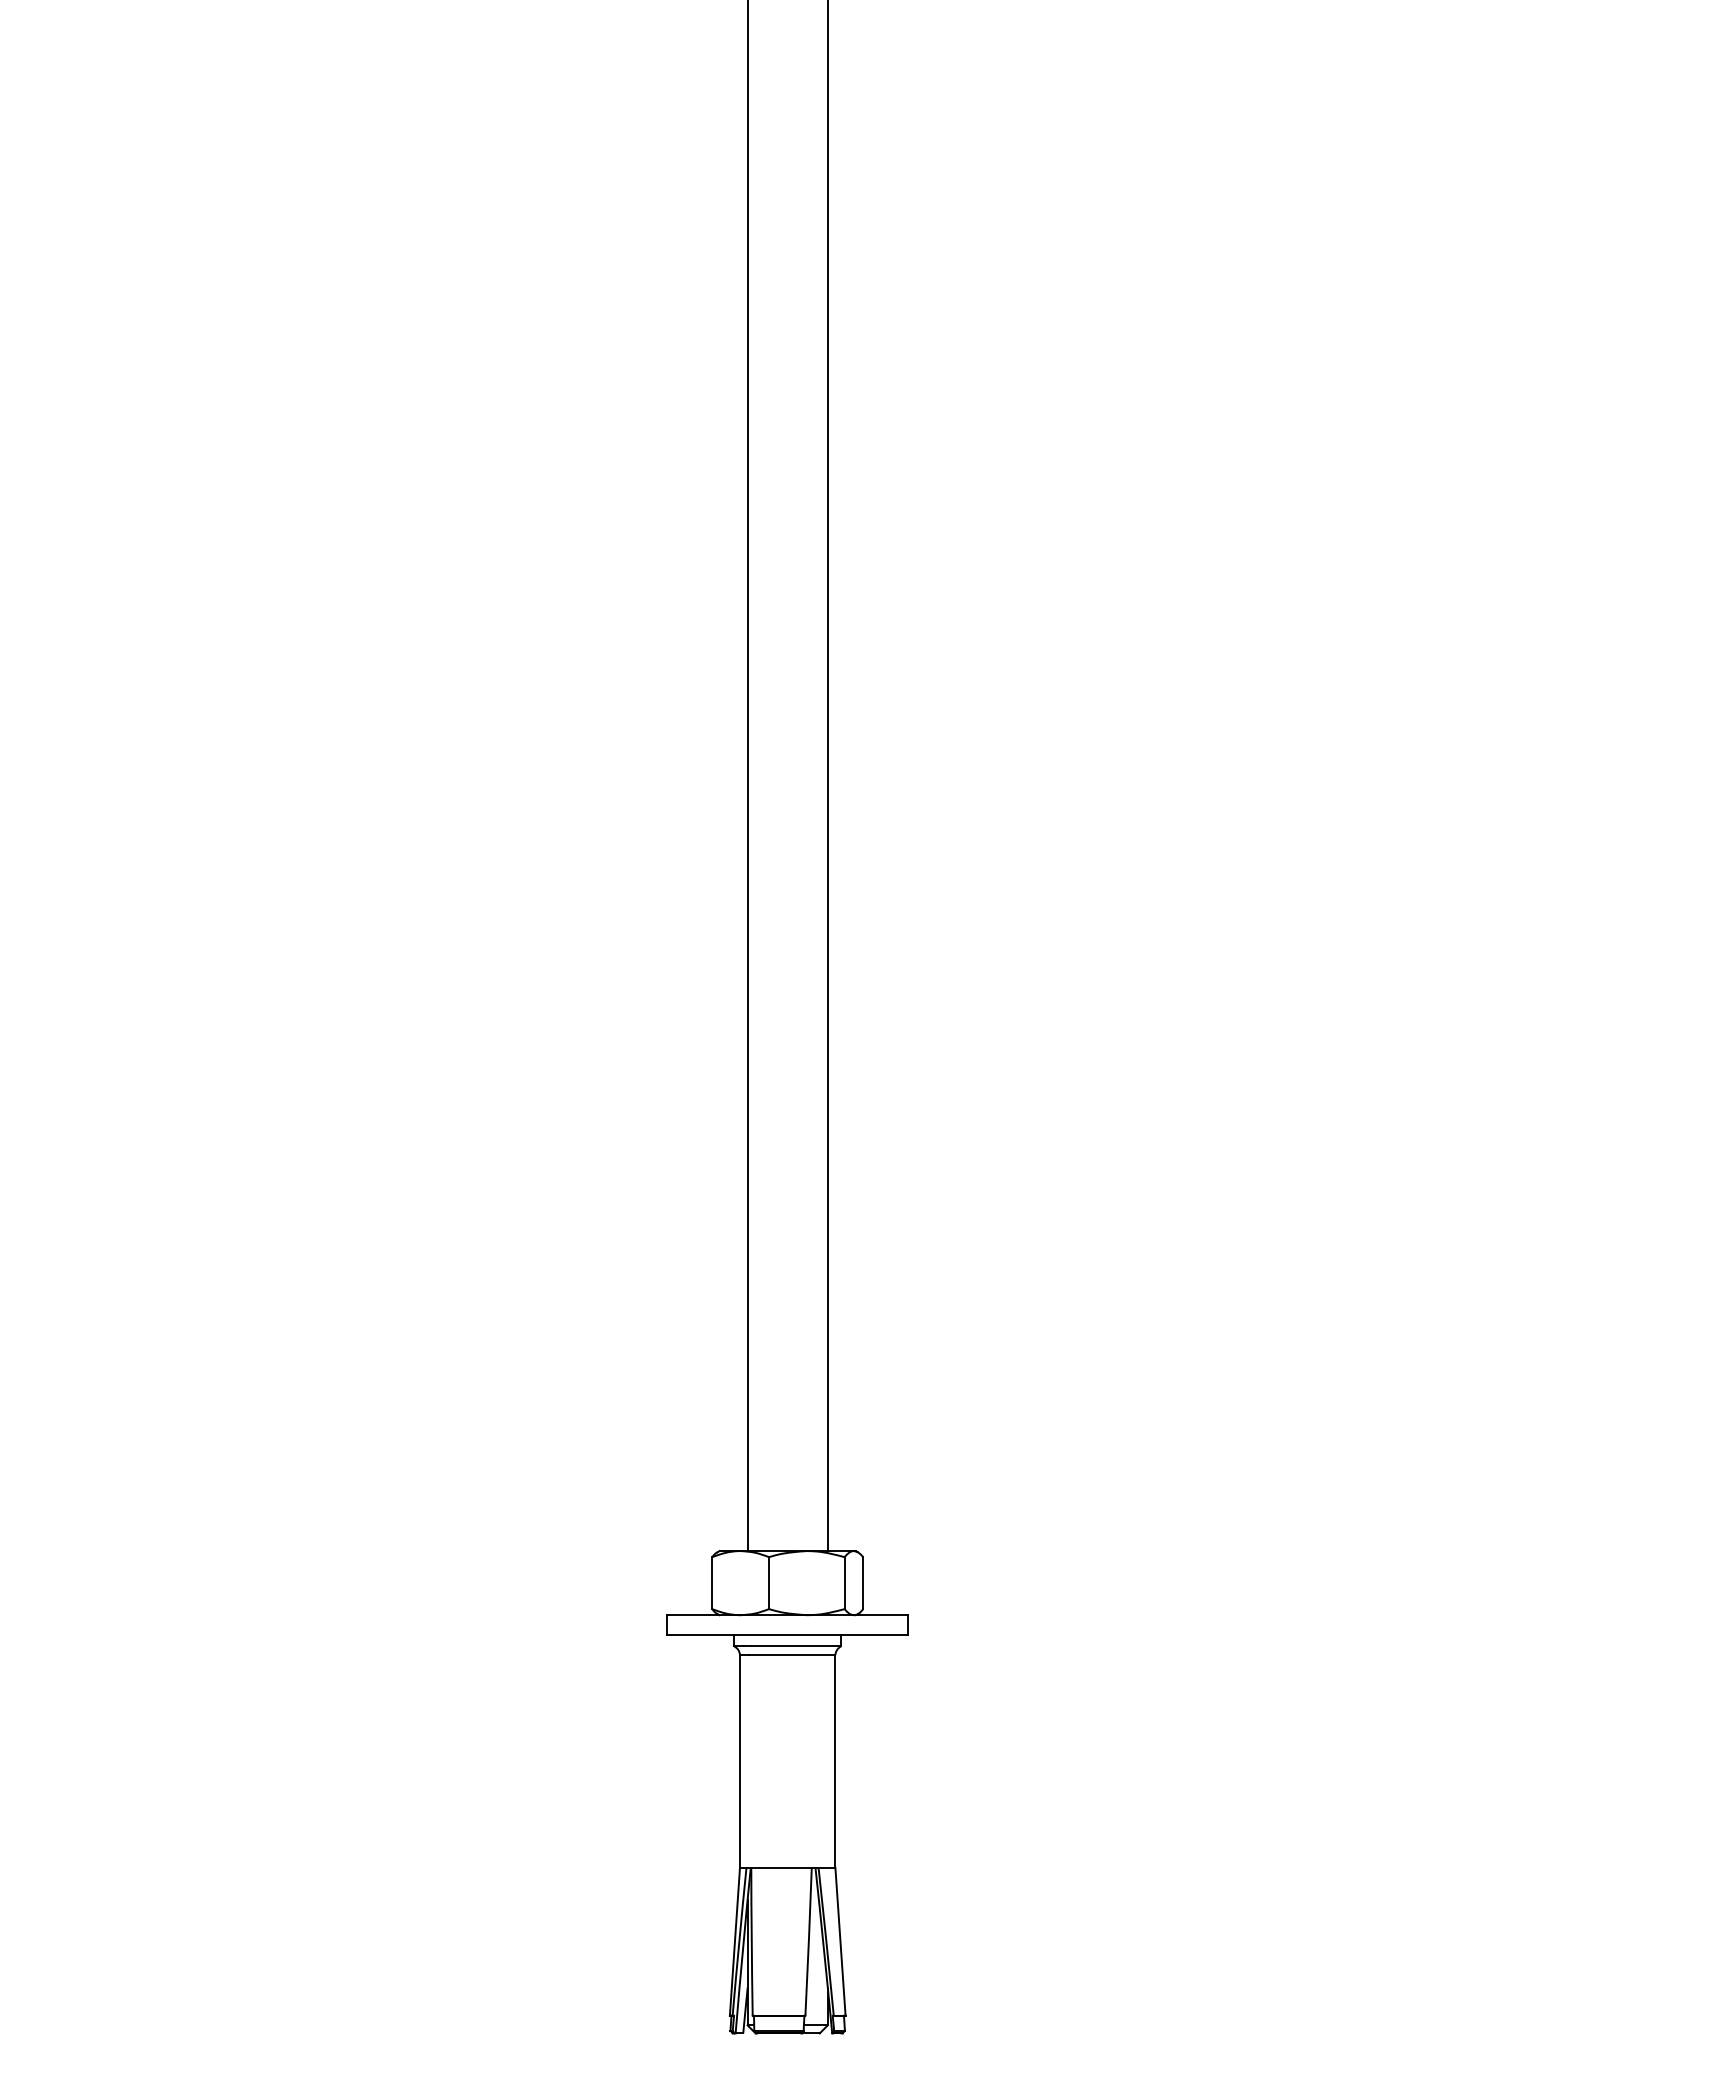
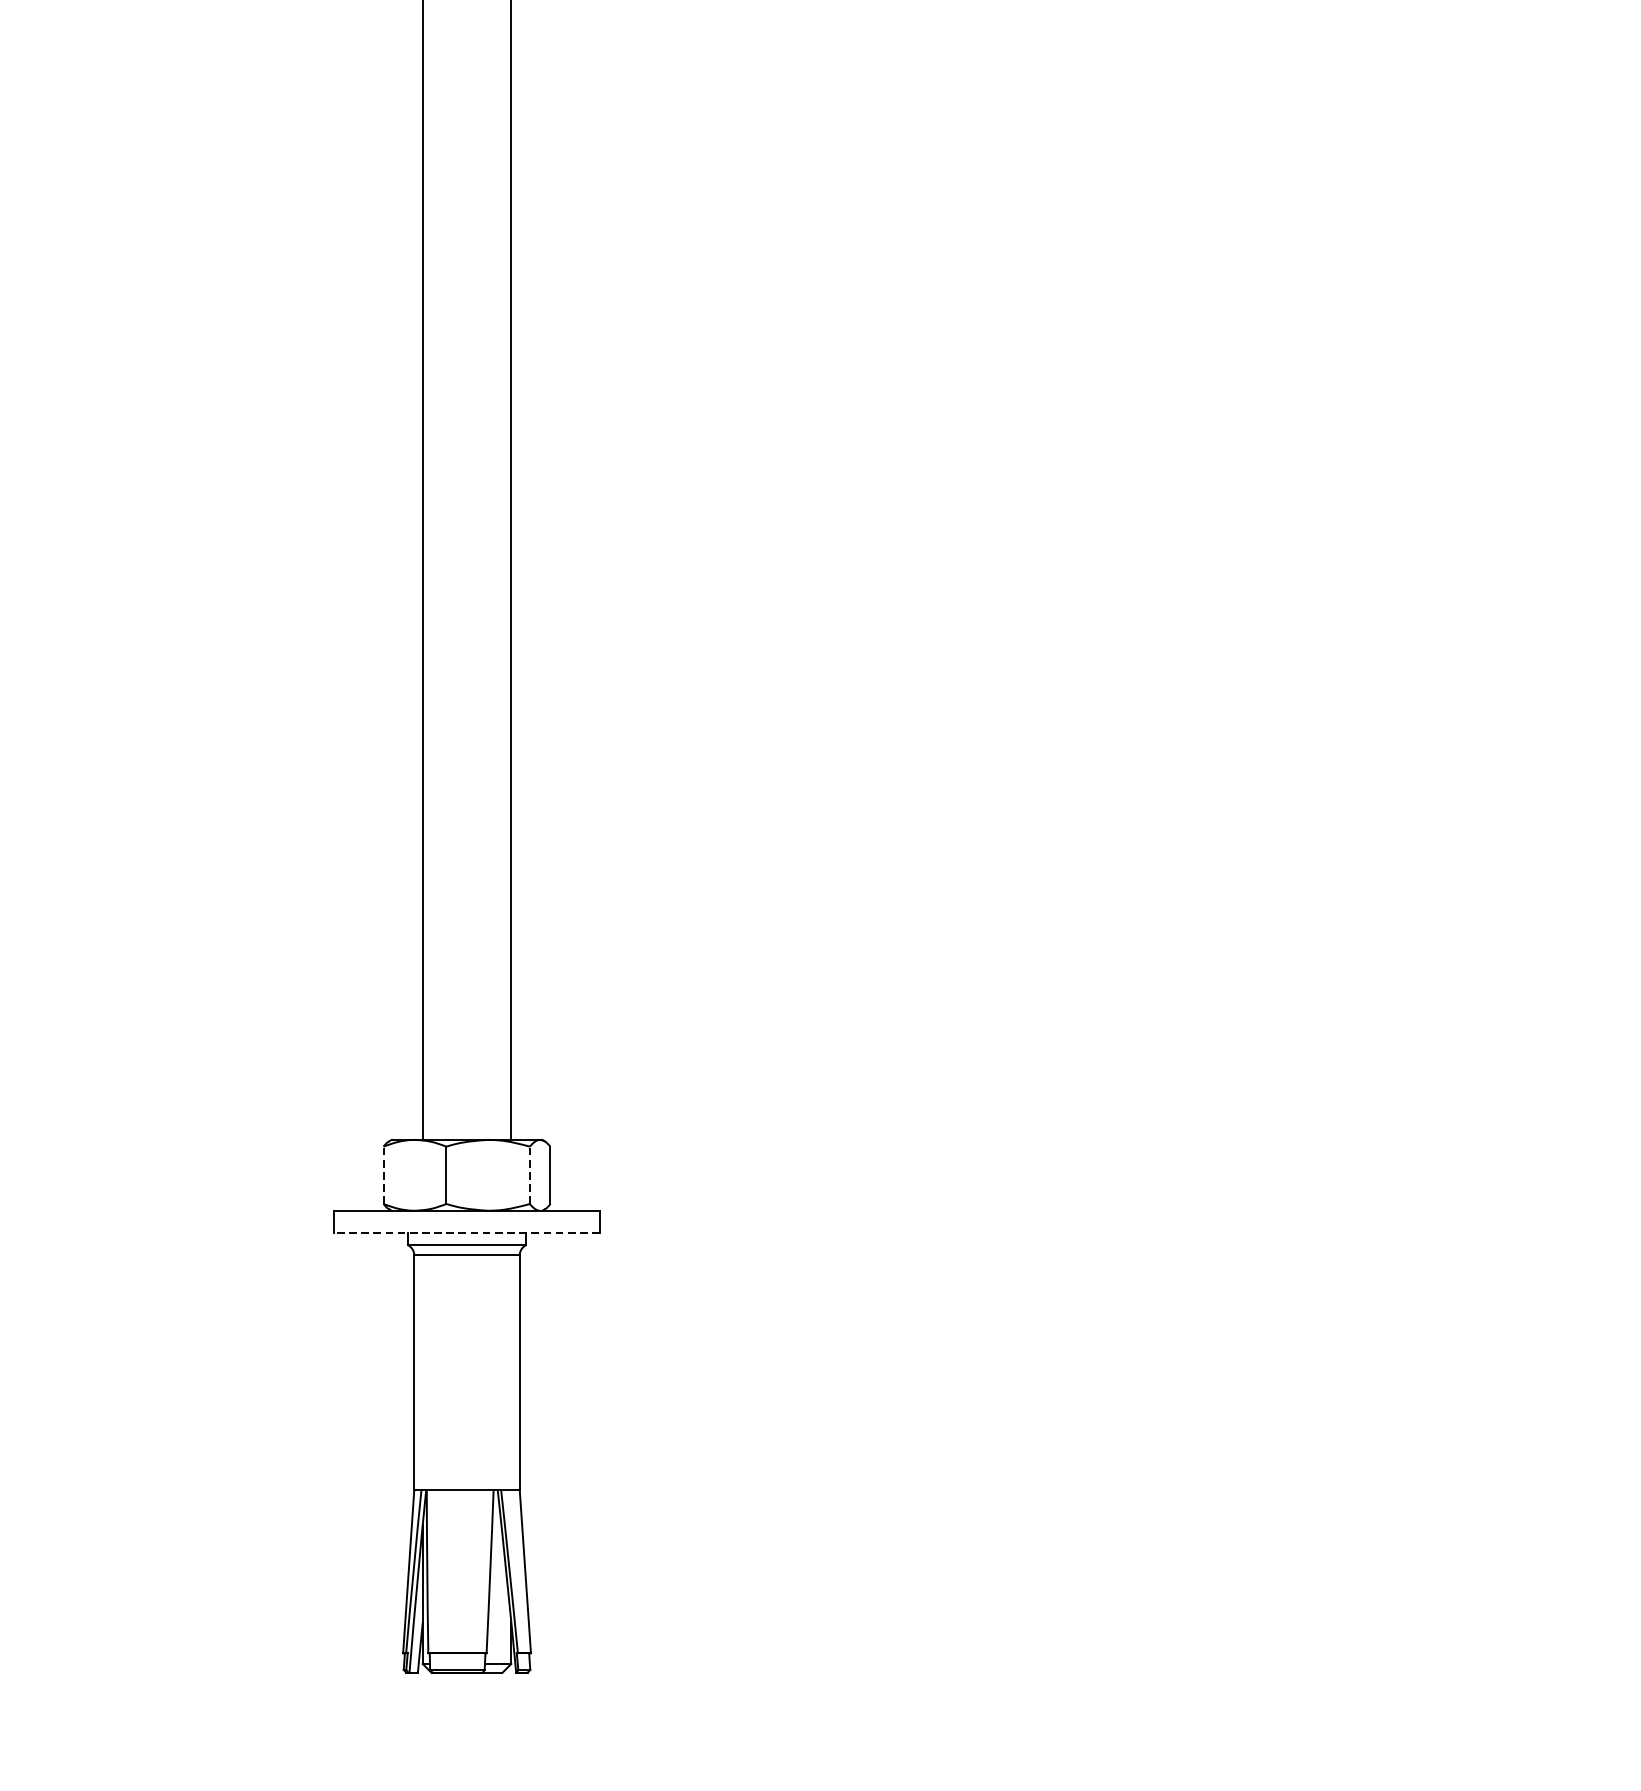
line: (712, 1583) -> (383, 1175), solid -> dashed
line: (844, 1583) -> (529, 1175), solid -> dashed
line: (787, 1635) -> (466, 1233), solid -> dashed

